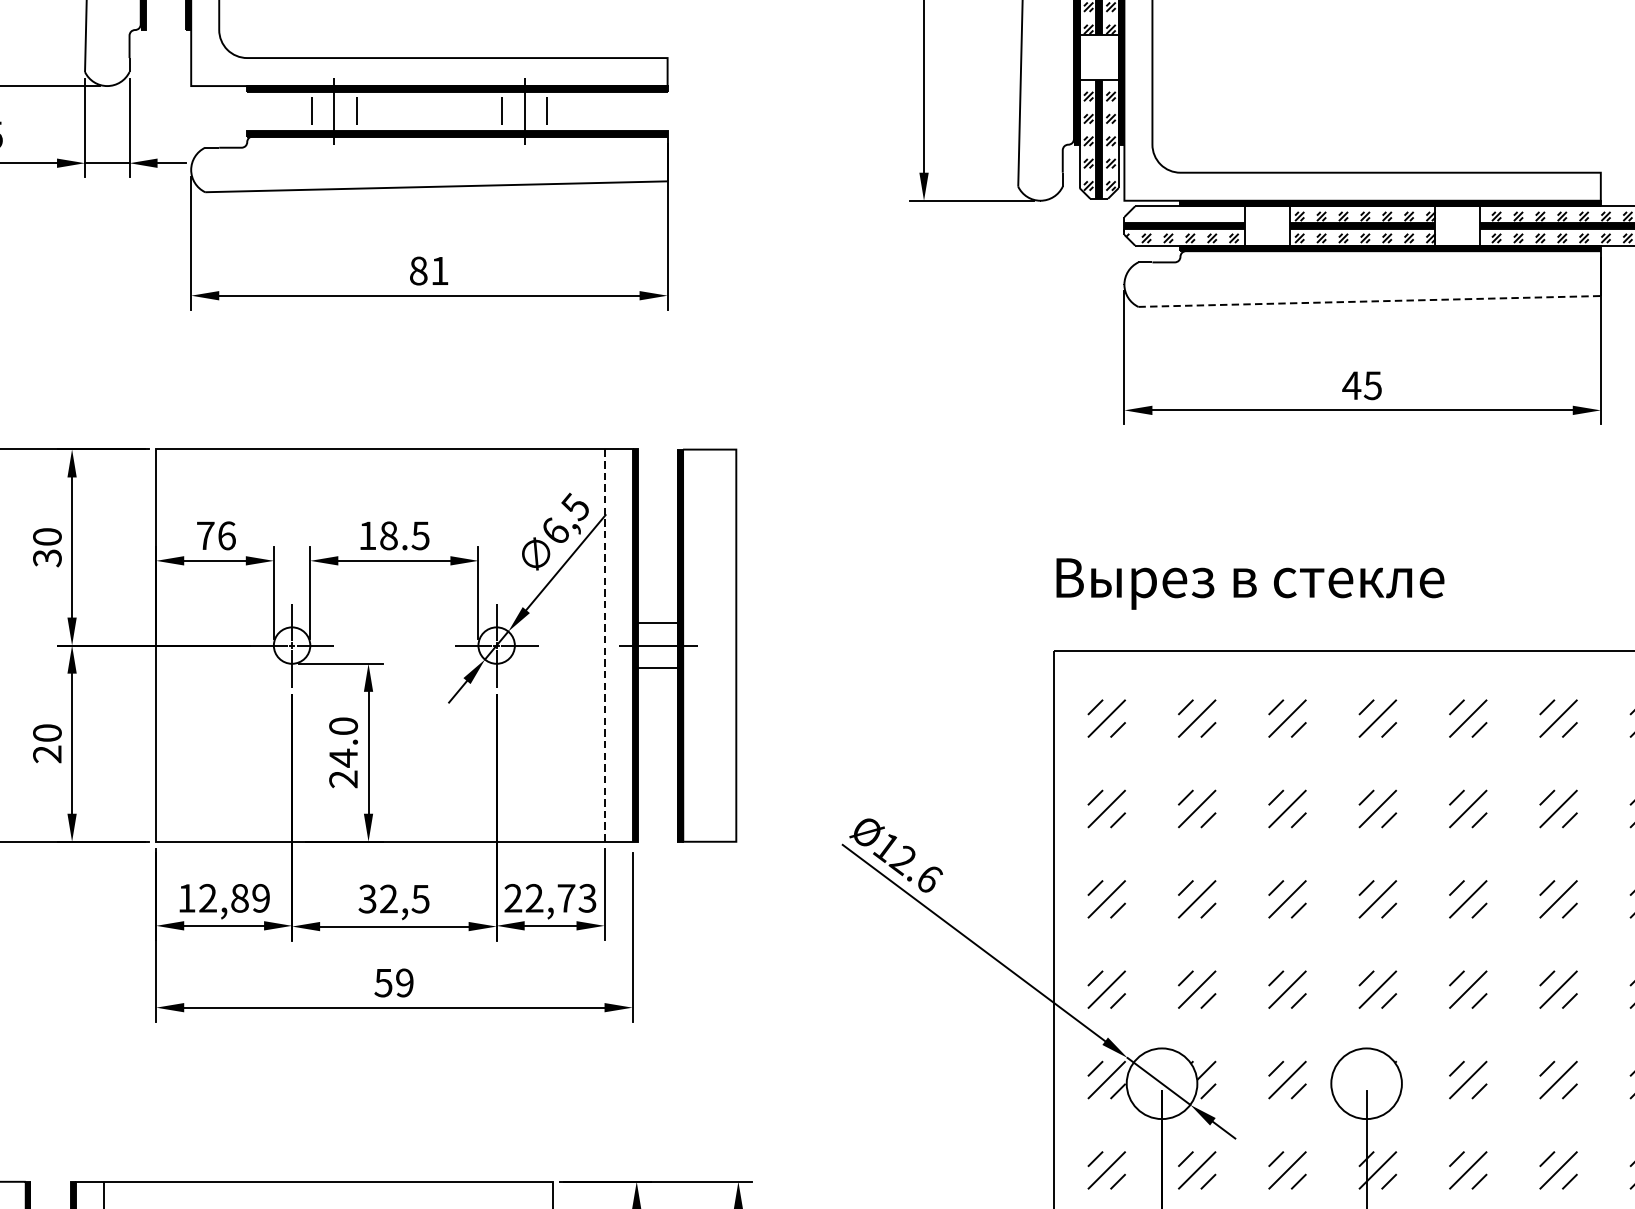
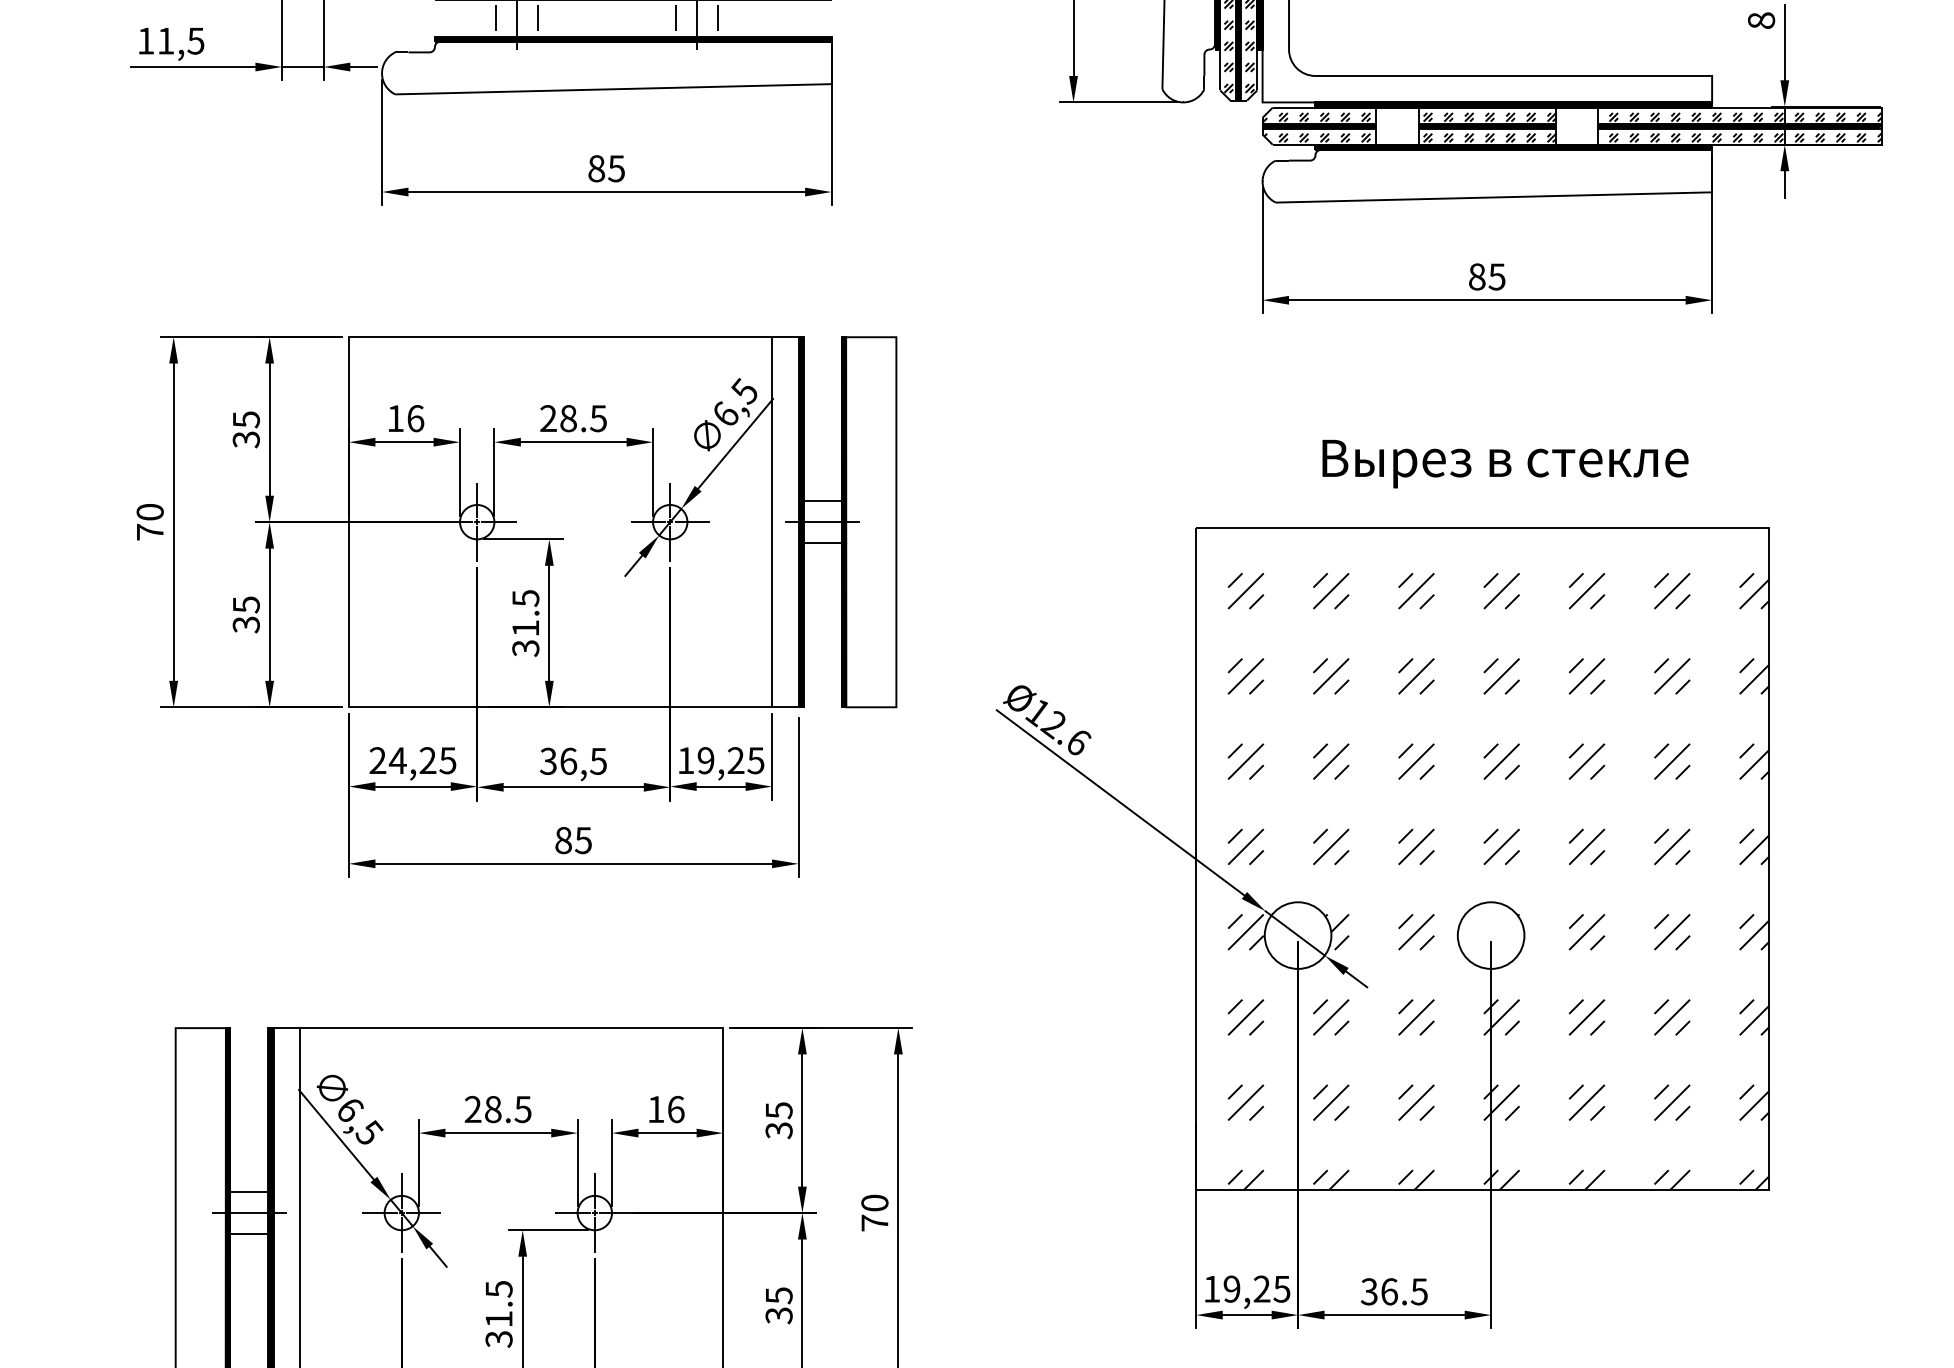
hatch: (1181, 216) -> (1316, 117), added
text: (439, 270) -> (616, 168), 81 -> 85
line: (1370, 301) -> (1494, 197), dashed -> solid
text: (1352, 385) -> (1477, 276), 45 -> 85
text: (205, 535) -> (395, 418), 76 -> 16
text: (367, 535) -> (548, 418), 18.5 -> 28.5
text: (46, 536) -> (245, 419), 30 -> 35
text: (1250, 583) -> (1505, 463), moved
line: (605, 645) -> (772, 522), dashed -> solid
text: (46, 743) -> (245, 614), 20 -> 35
text: (343, 752) -> (525, 623), 24.0 -> 31.5
text: (223, 898) -> (412, 760), 12,89 -> 24,25
text: (388, 898) -> (568, 760), 32,5 -> 36,5
text: (549, 898) -> (720, 760), 22,73 -> 19,25
text: (393, 982) -> (572, 840), 59 -> 85

